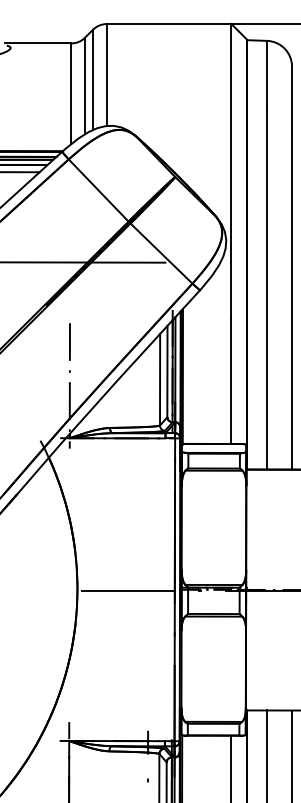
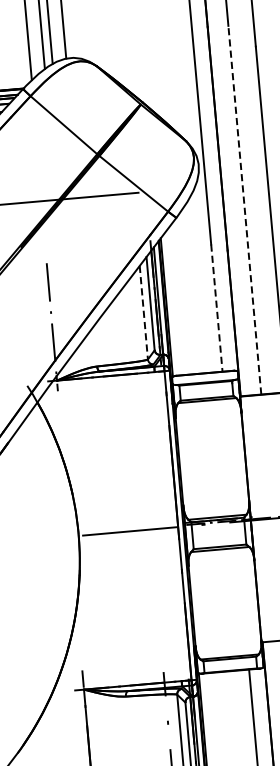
line: (267, 288) -> (245, 209), solid -> dashed
line: (160, 379) -> (144, 312), solid -> dashed
line: (231, 382) -> (216, 309), solid -> dashed

